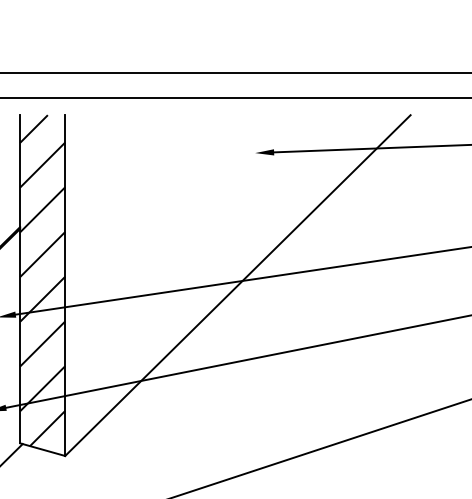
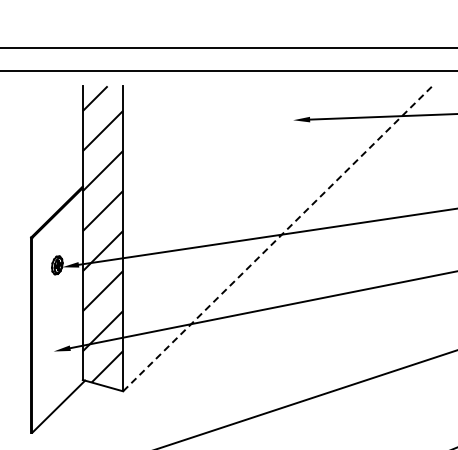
line: (238, 285) -> (278, 238), solid -> dashed

